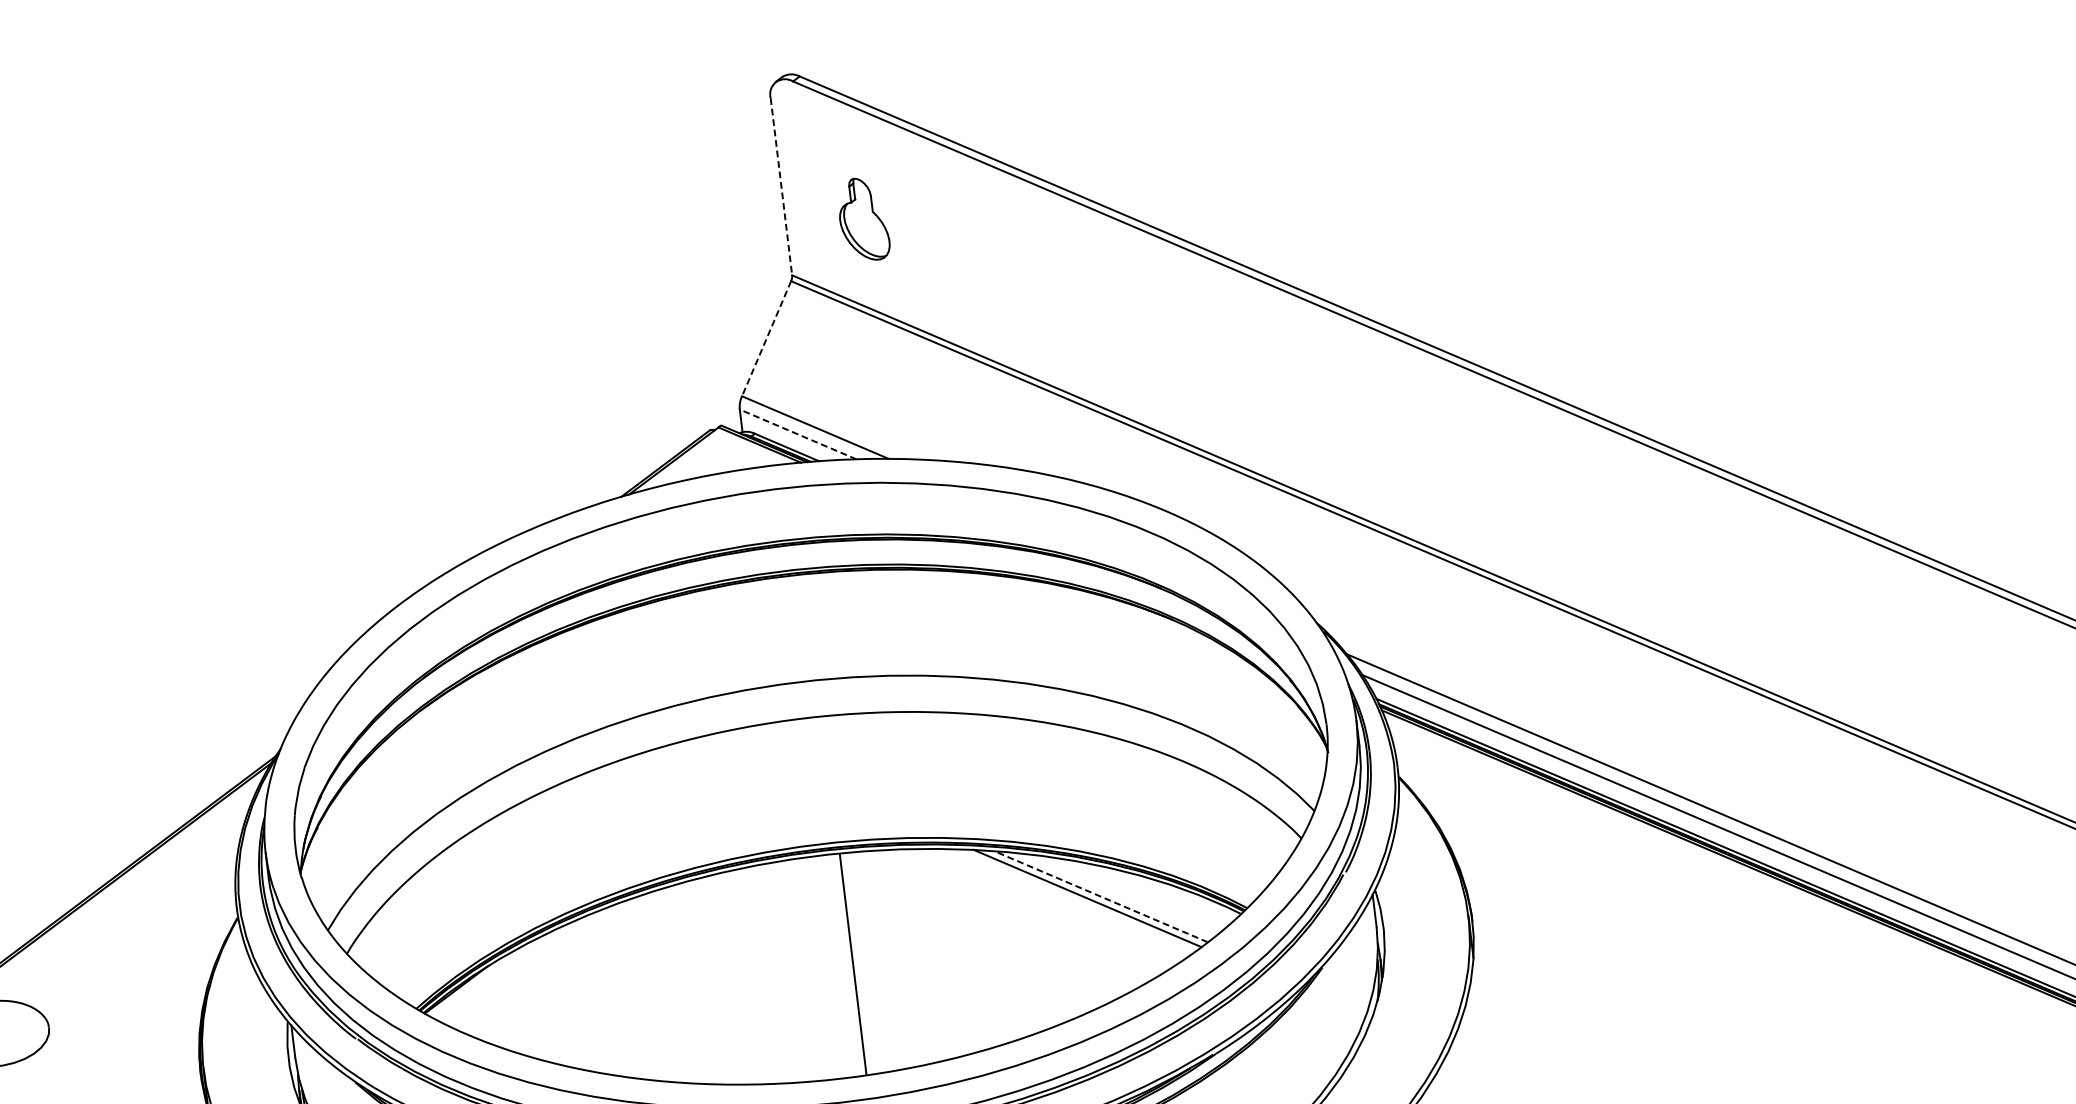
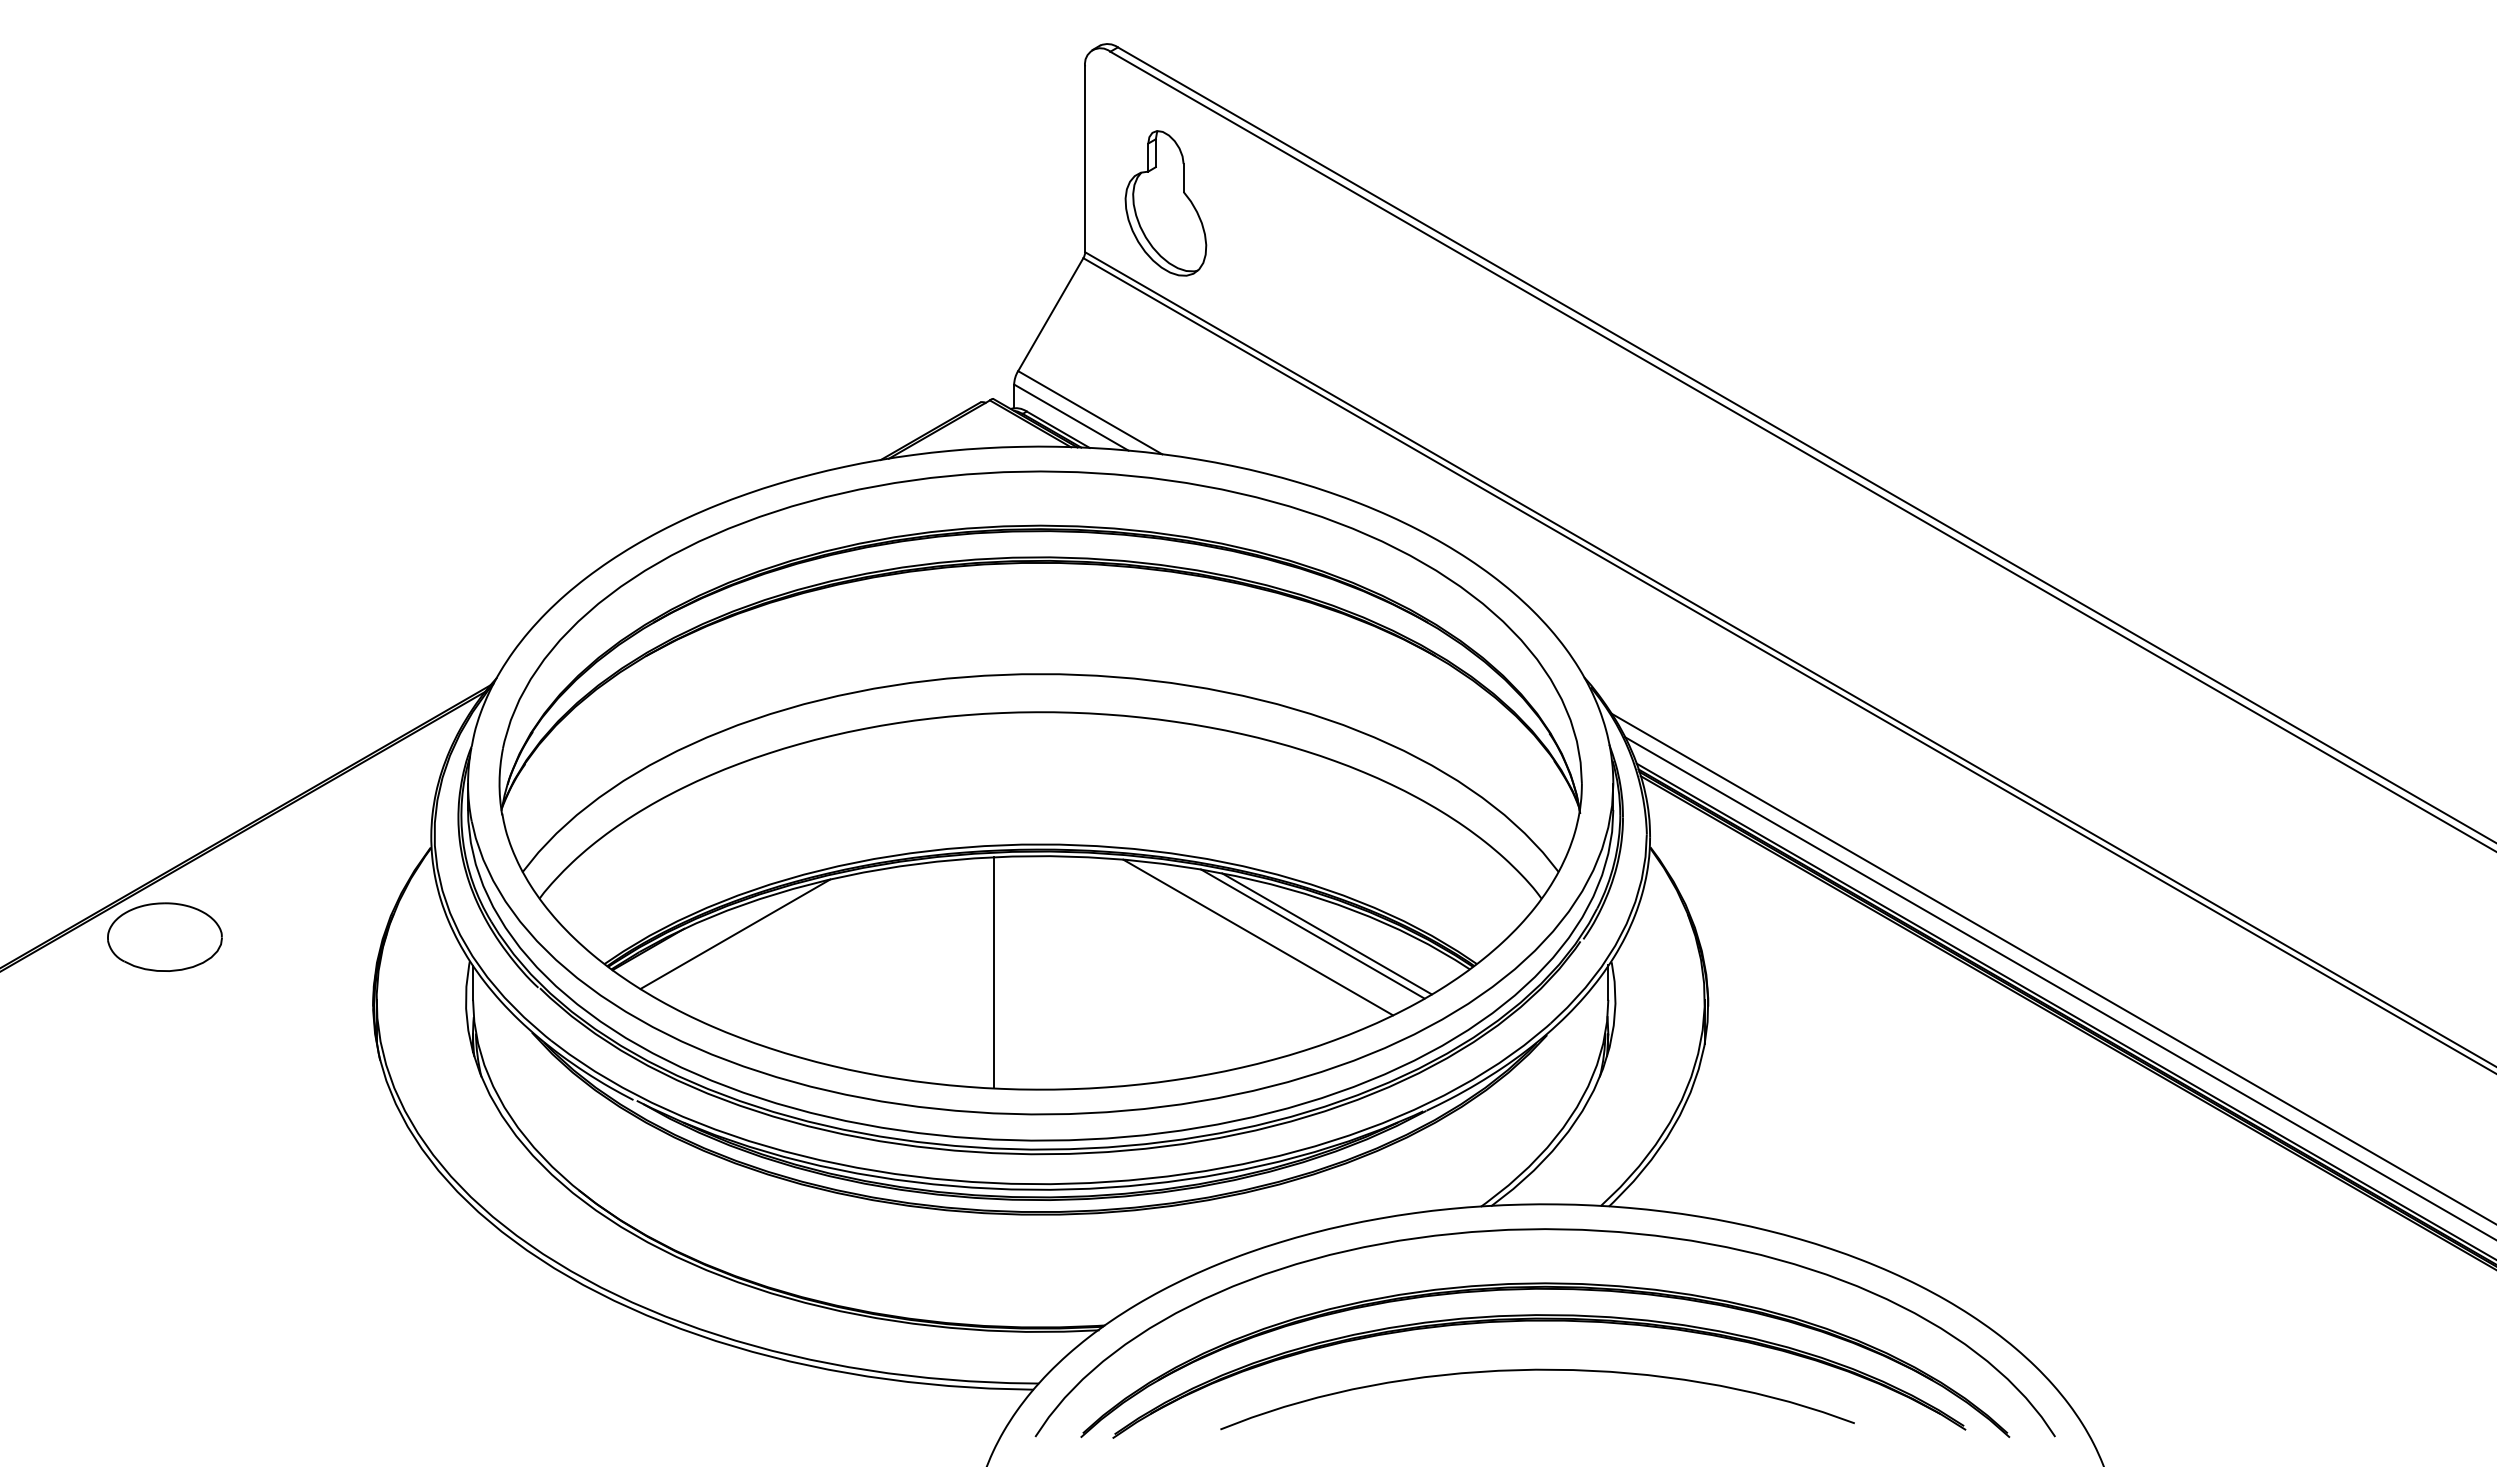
line: (781, 186) -> (1085, 159), dashed -> solid
part: (863, 219) -> (1165, 203), size x1.67
line: (766, 339) -> (1050, 315), dashed -> solid
line: (798, 434) -> (1071, 417), dashed -> solid
line: (1100, 896) -> (1326, 933), dashed -> solid
line: (1036, 908) -> (1258, 937), added
line: (853, 963) -> (994, 972), moved
line: (537, 964) -> (735, 933), added

